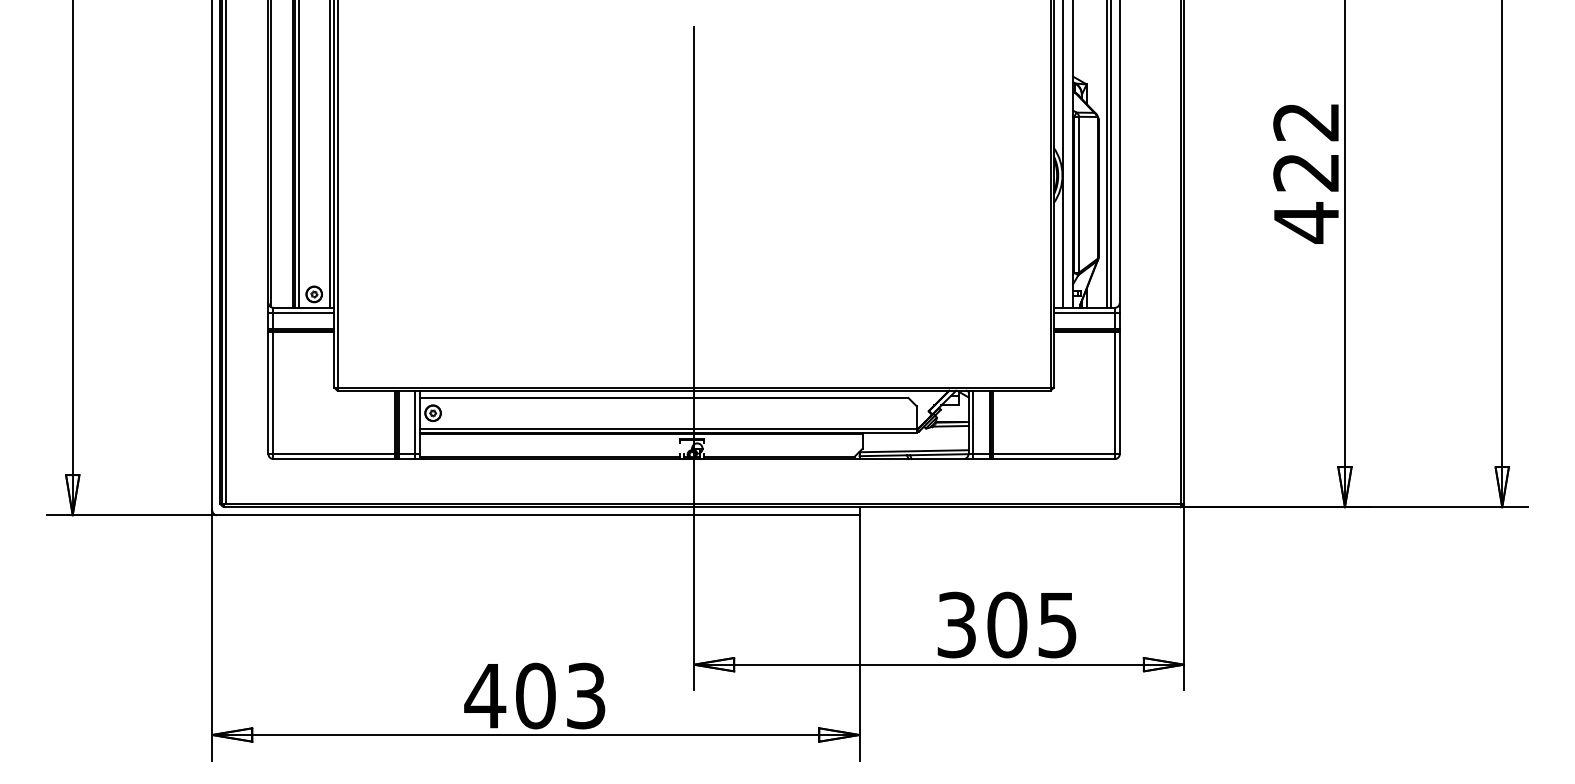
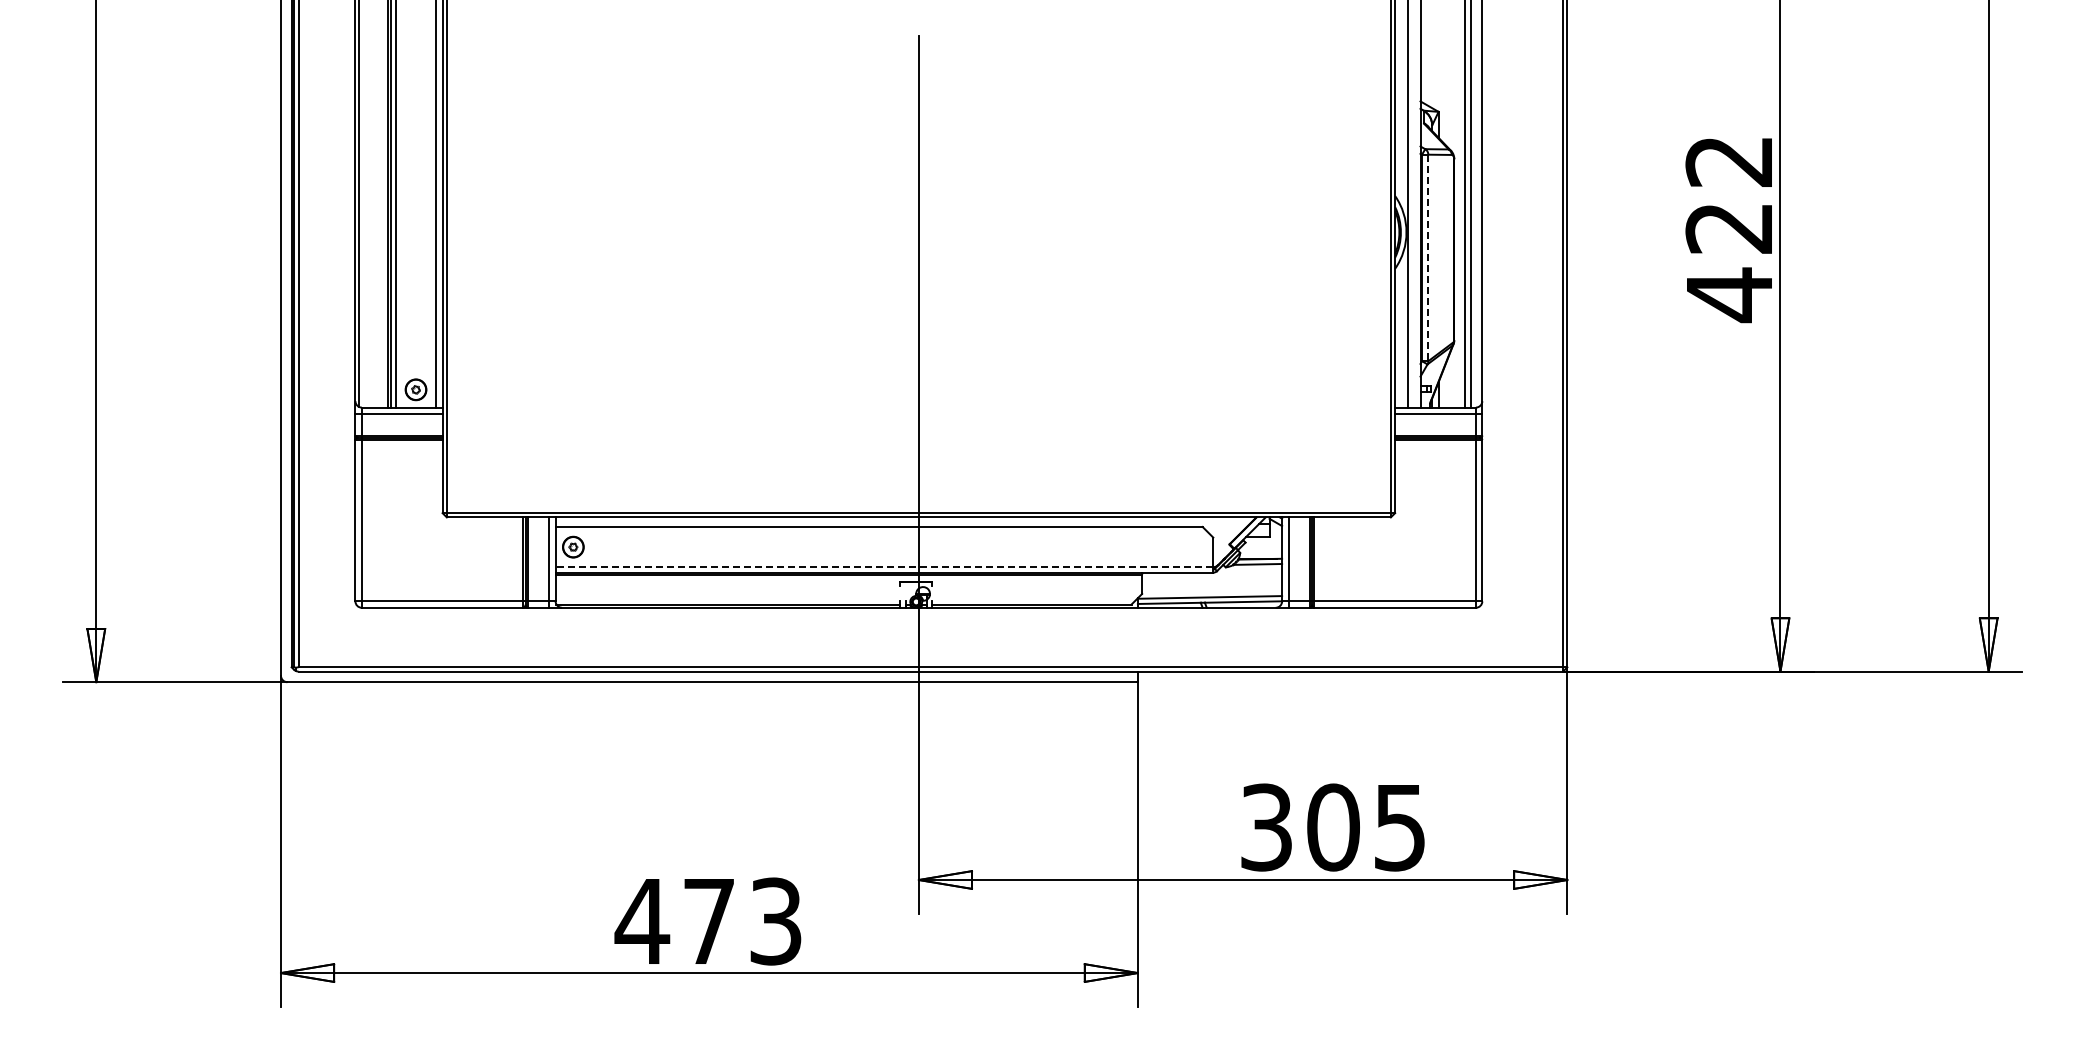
line: (1079, 195) -> (1428, 258), solid -> dashed
line: (668, 428) -> (884, 567), solid -> dashed
text: (535, 696) -> (709, 921), 403 -> 473

